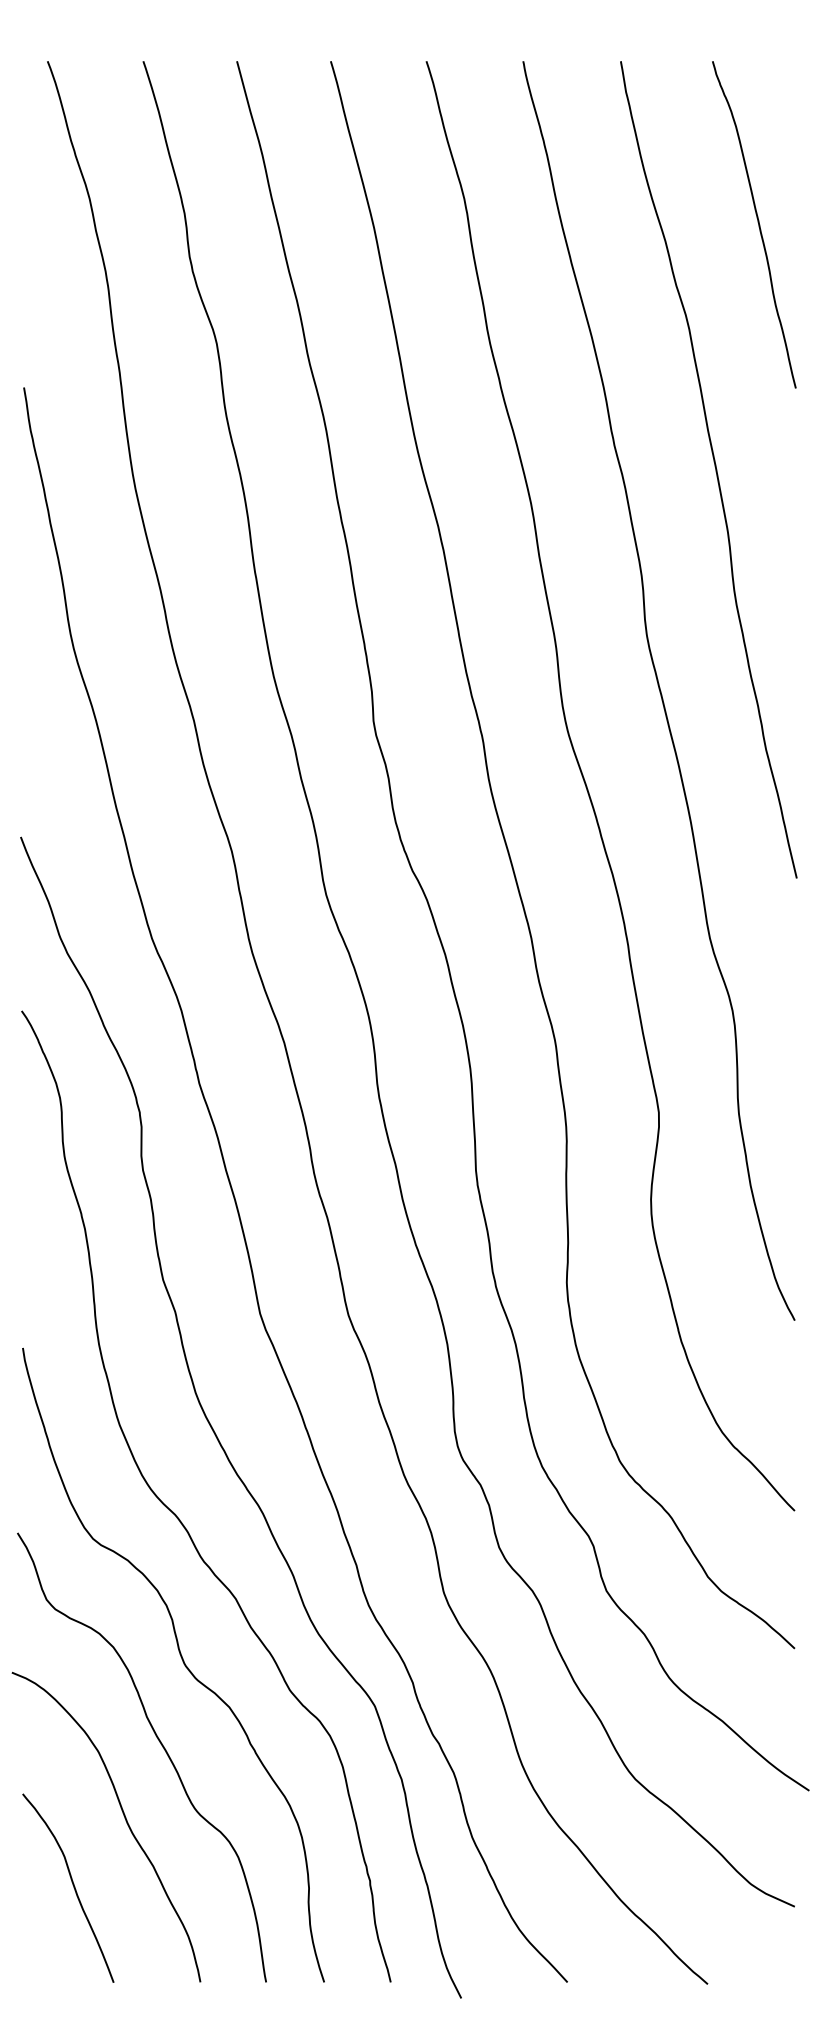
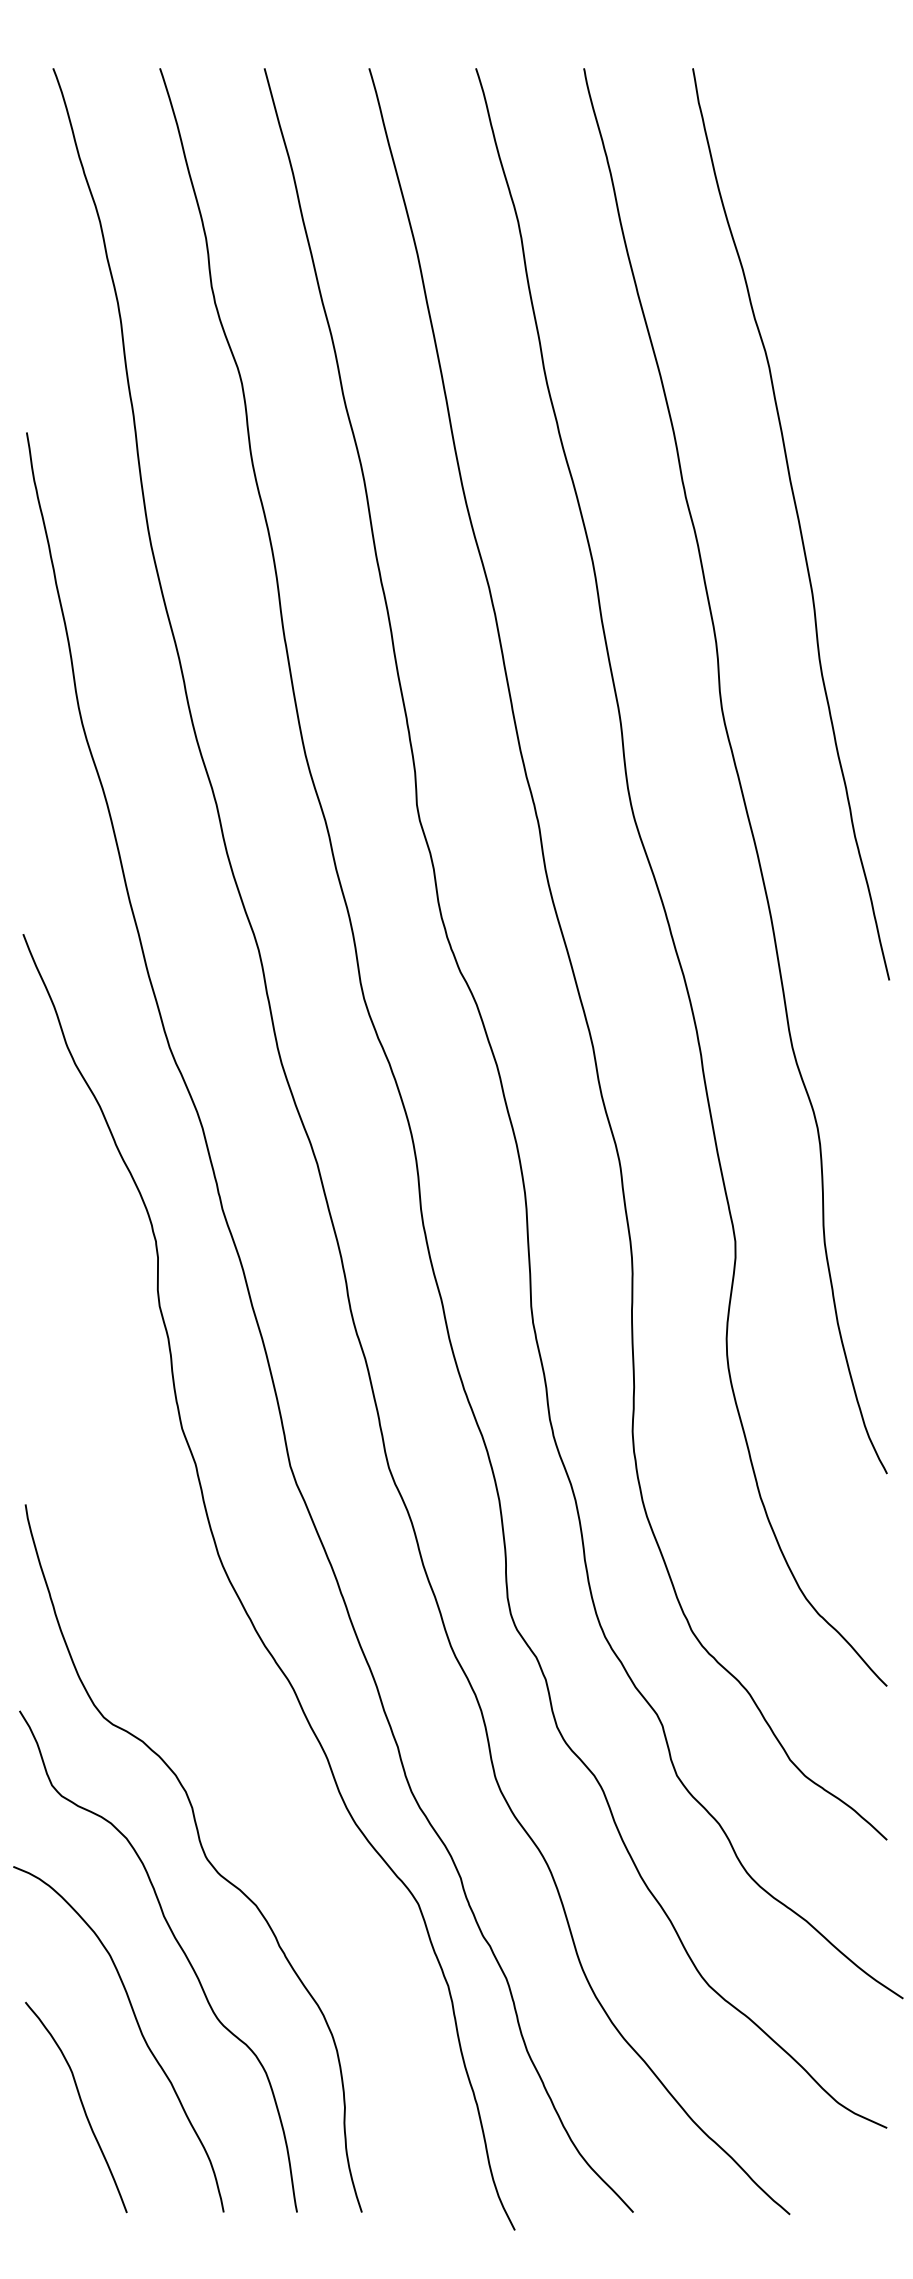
curve: (757, 222) -> (845, 248), removed
curve: (180, 1519) -> (201, 1695), removed

